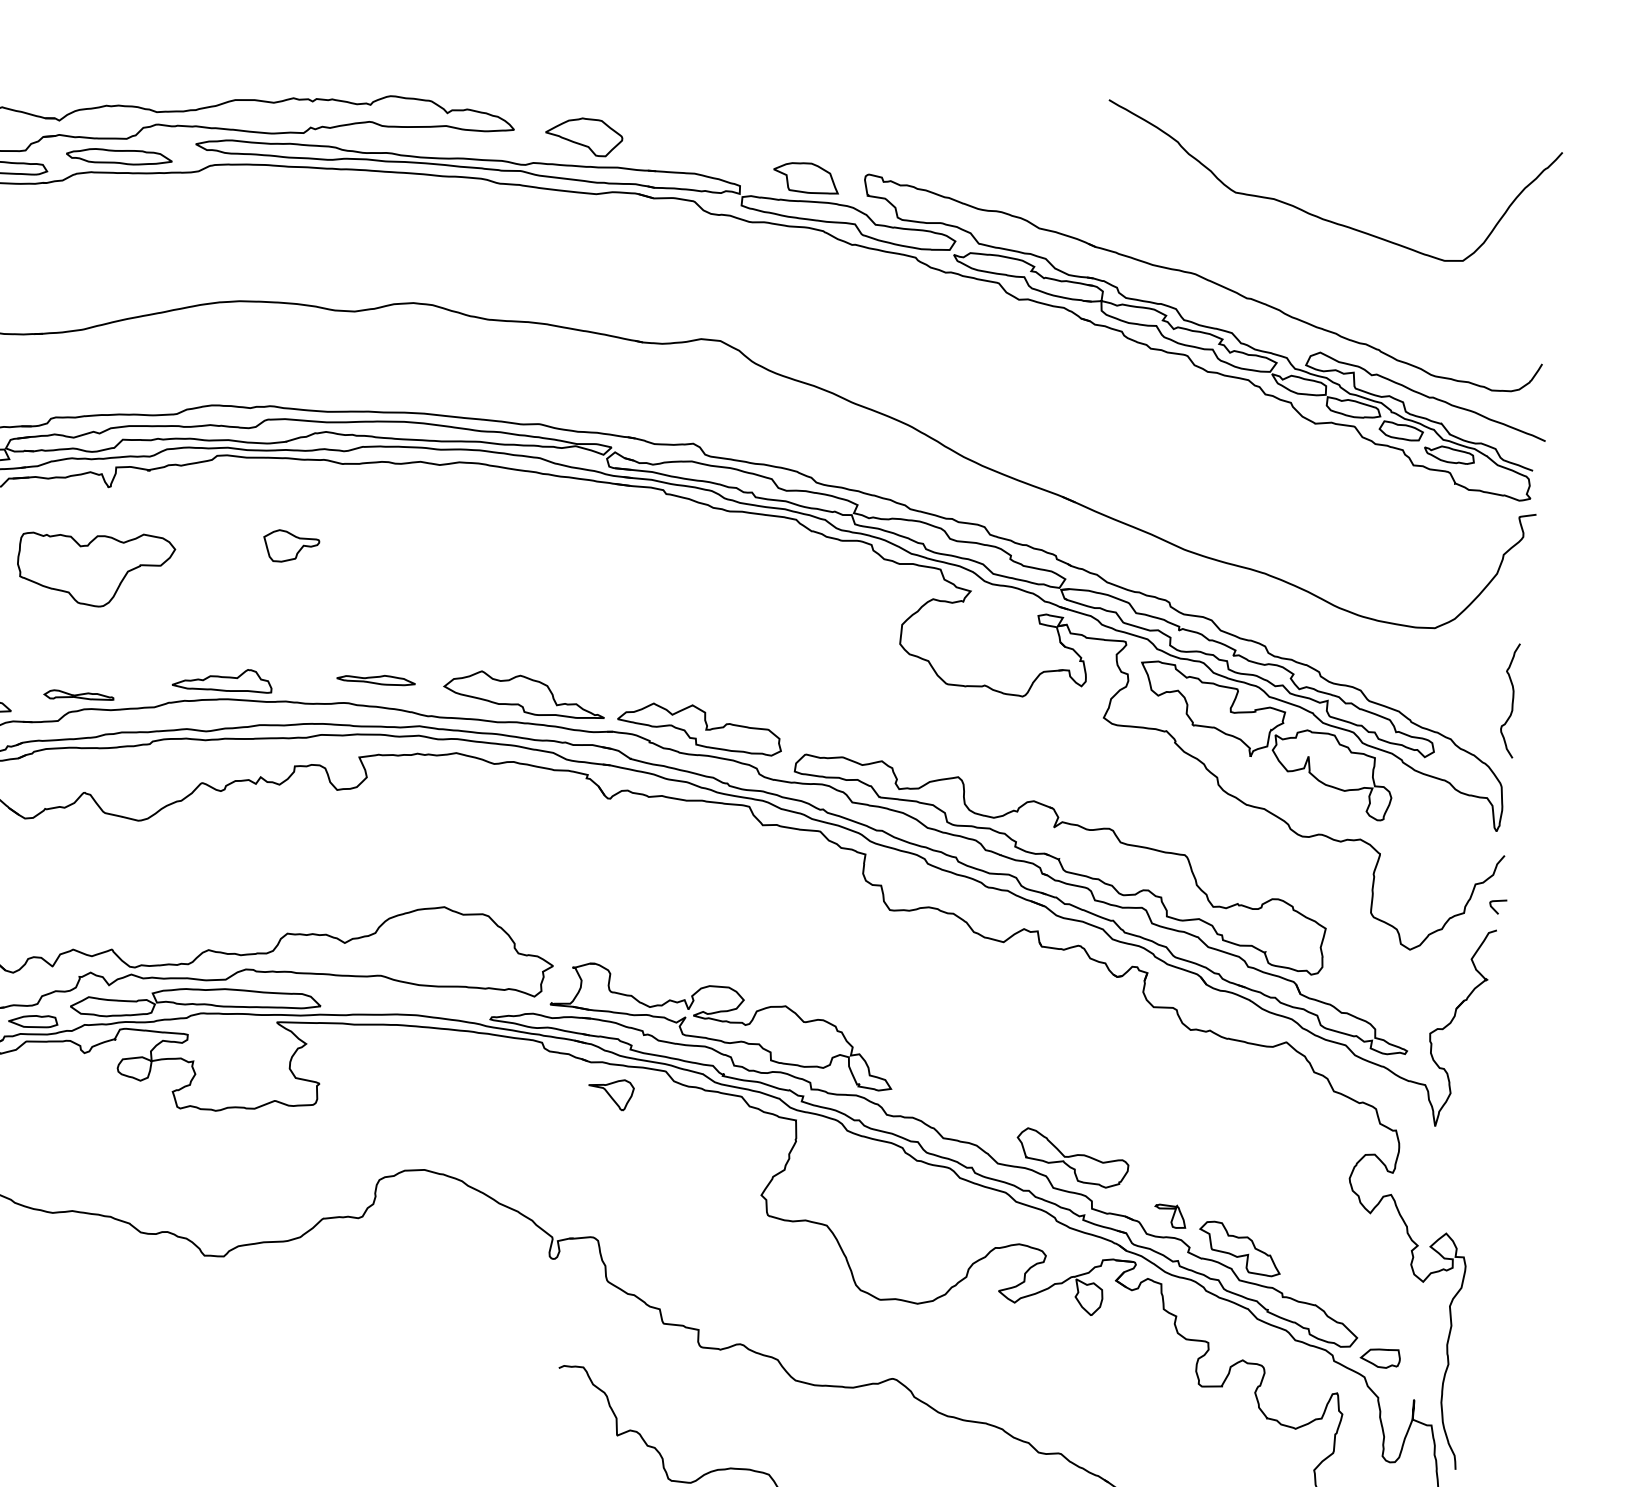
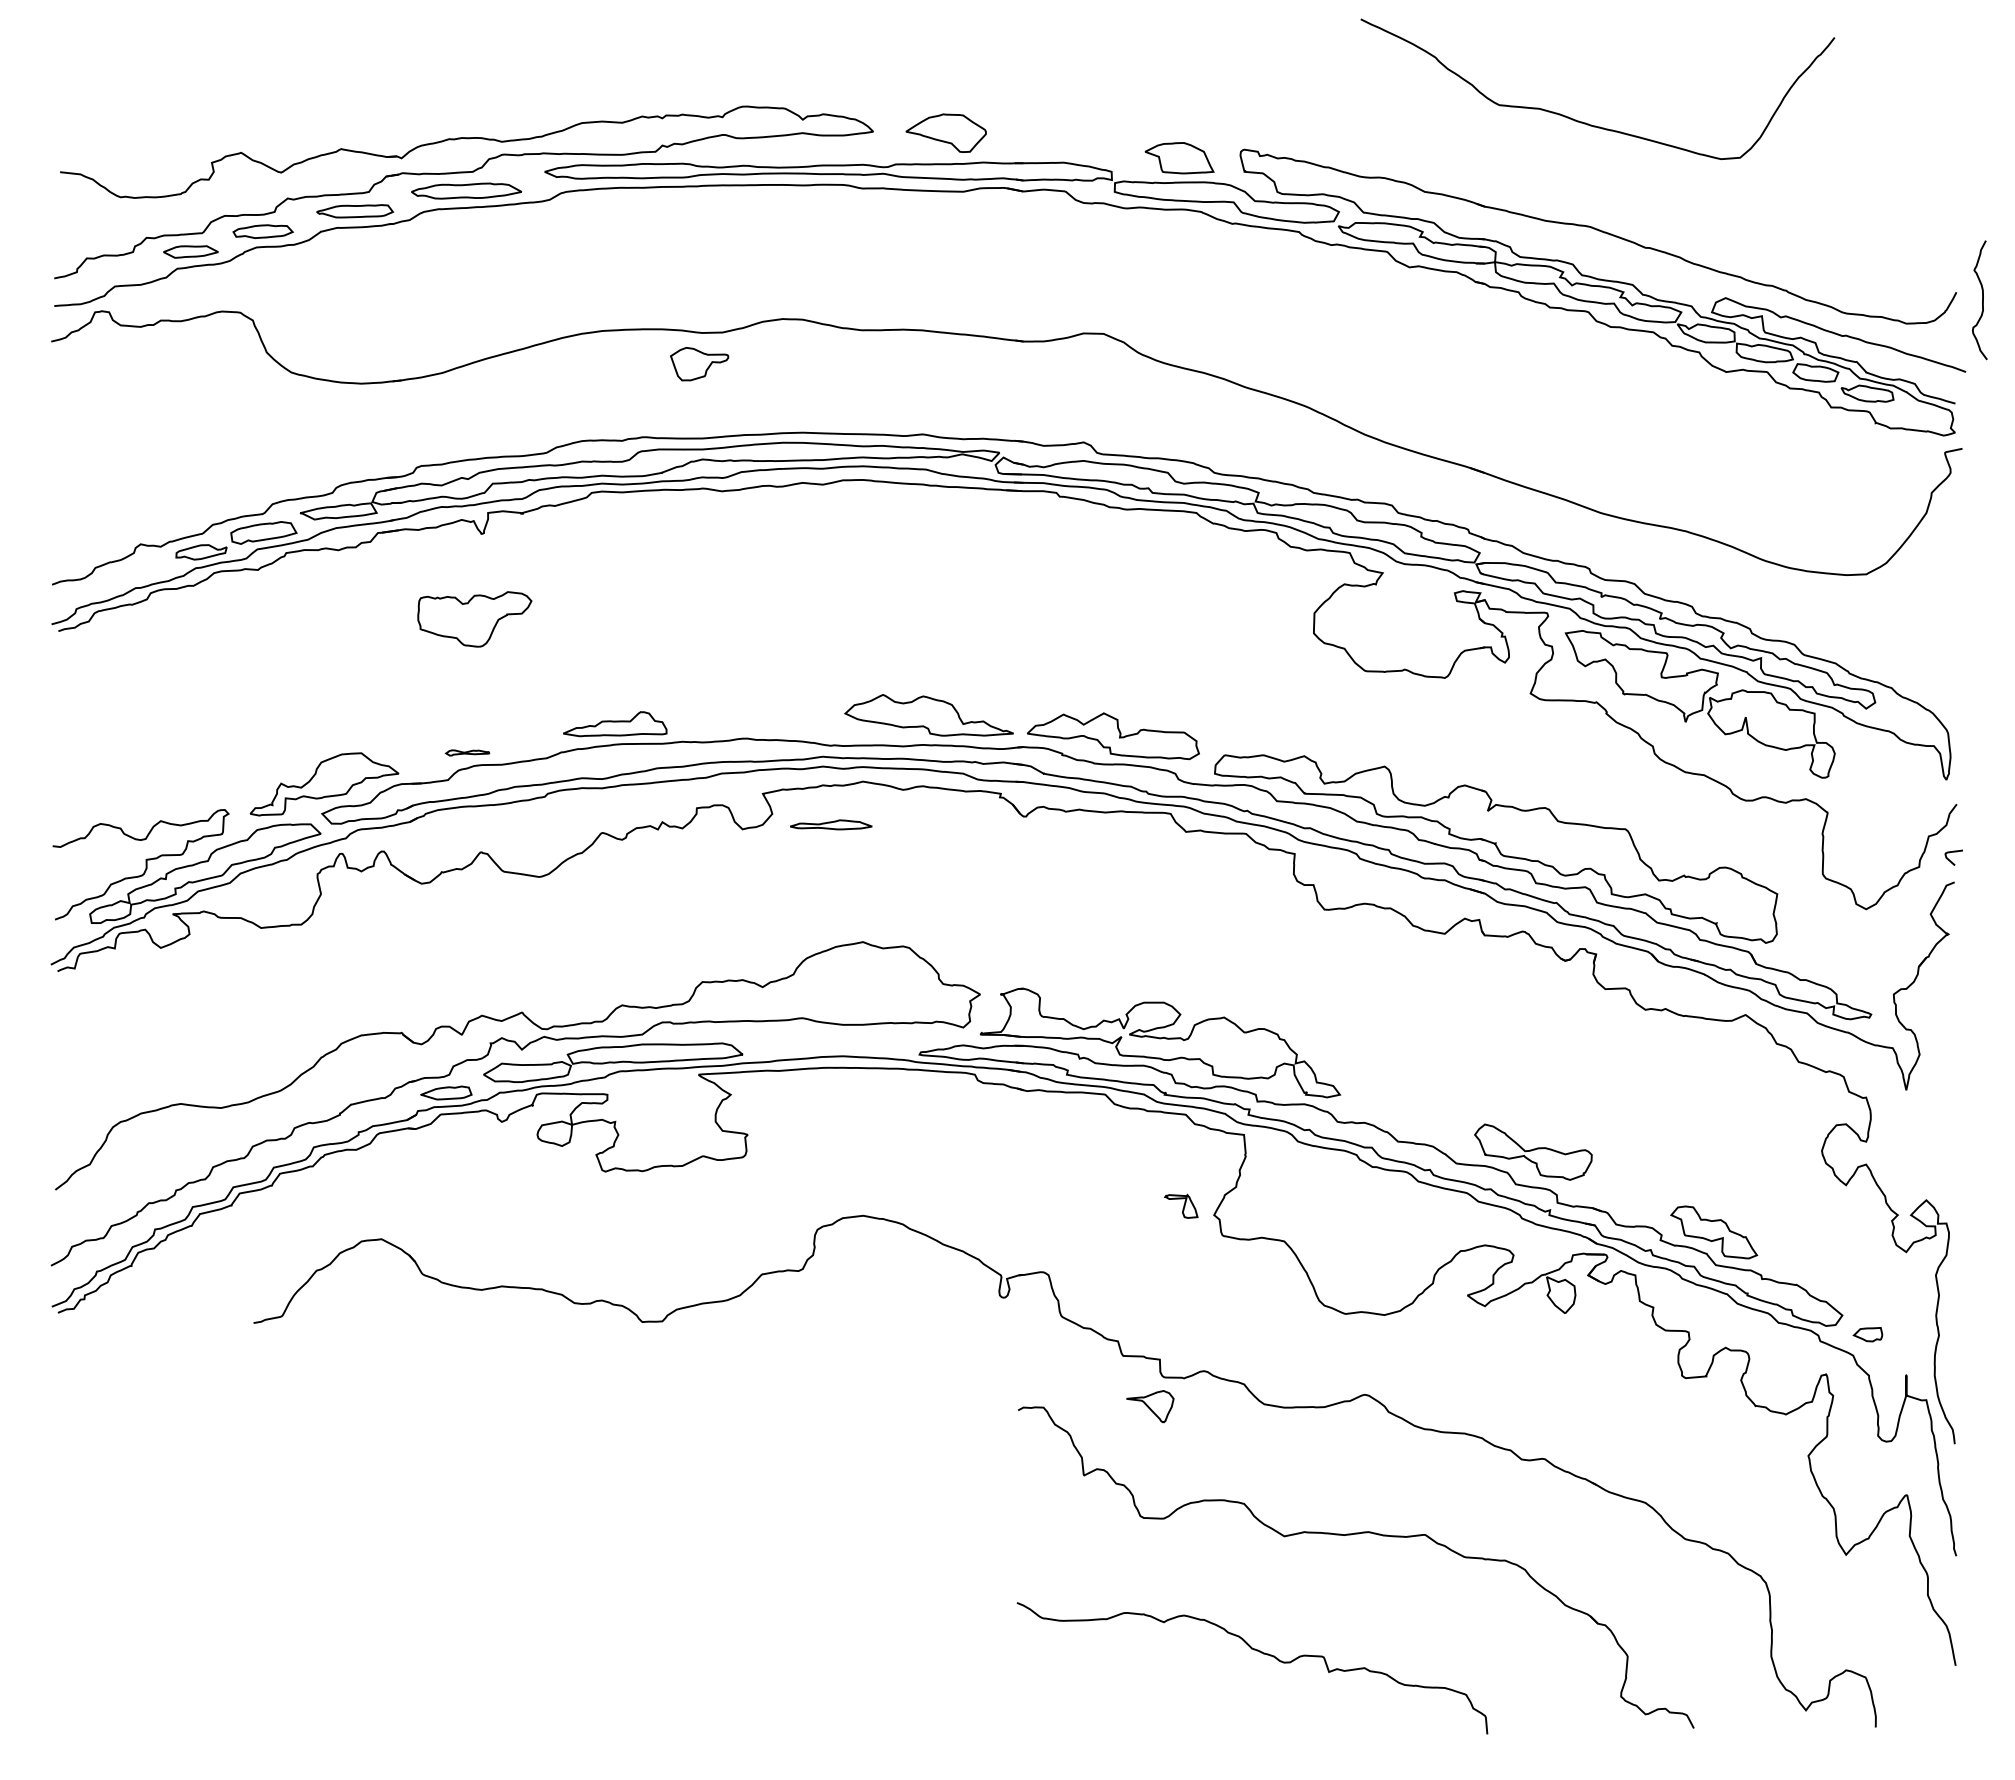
curve: (1317, 215) -> (1585, 122), moved
part: (291, 546) -> (699, 363), moved
part: (95, 568) -> (474, 619), size x0.7
part: (376, 679) -> (831, 824), moved
part: (78, 695) -> (467, 752), size x0.6
curve: (1512, 700) -> (1982, 300), moved
part: (611, 1094) -> (1150, 1406), moved
part: (1170, 1215) -> (1181, 1205), moved
part: (1379, 1358) -> (1867, 1334), size x0.7

